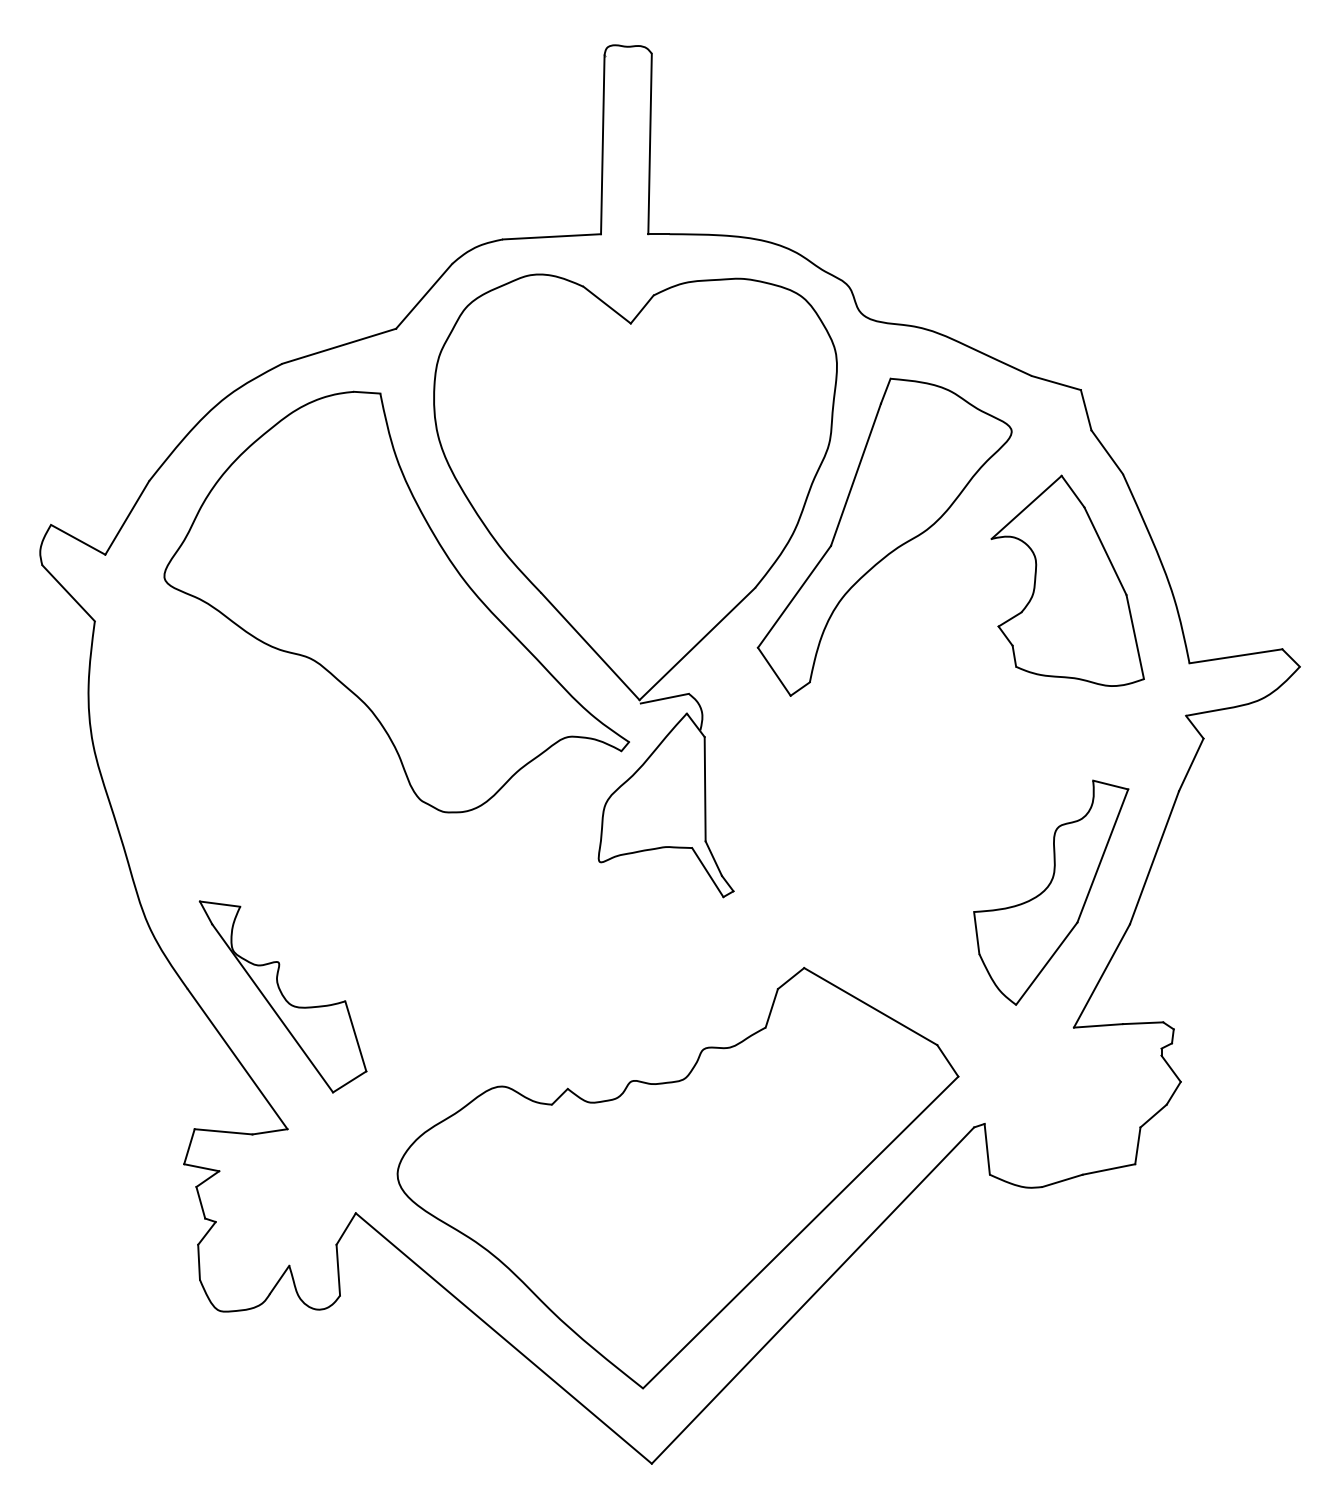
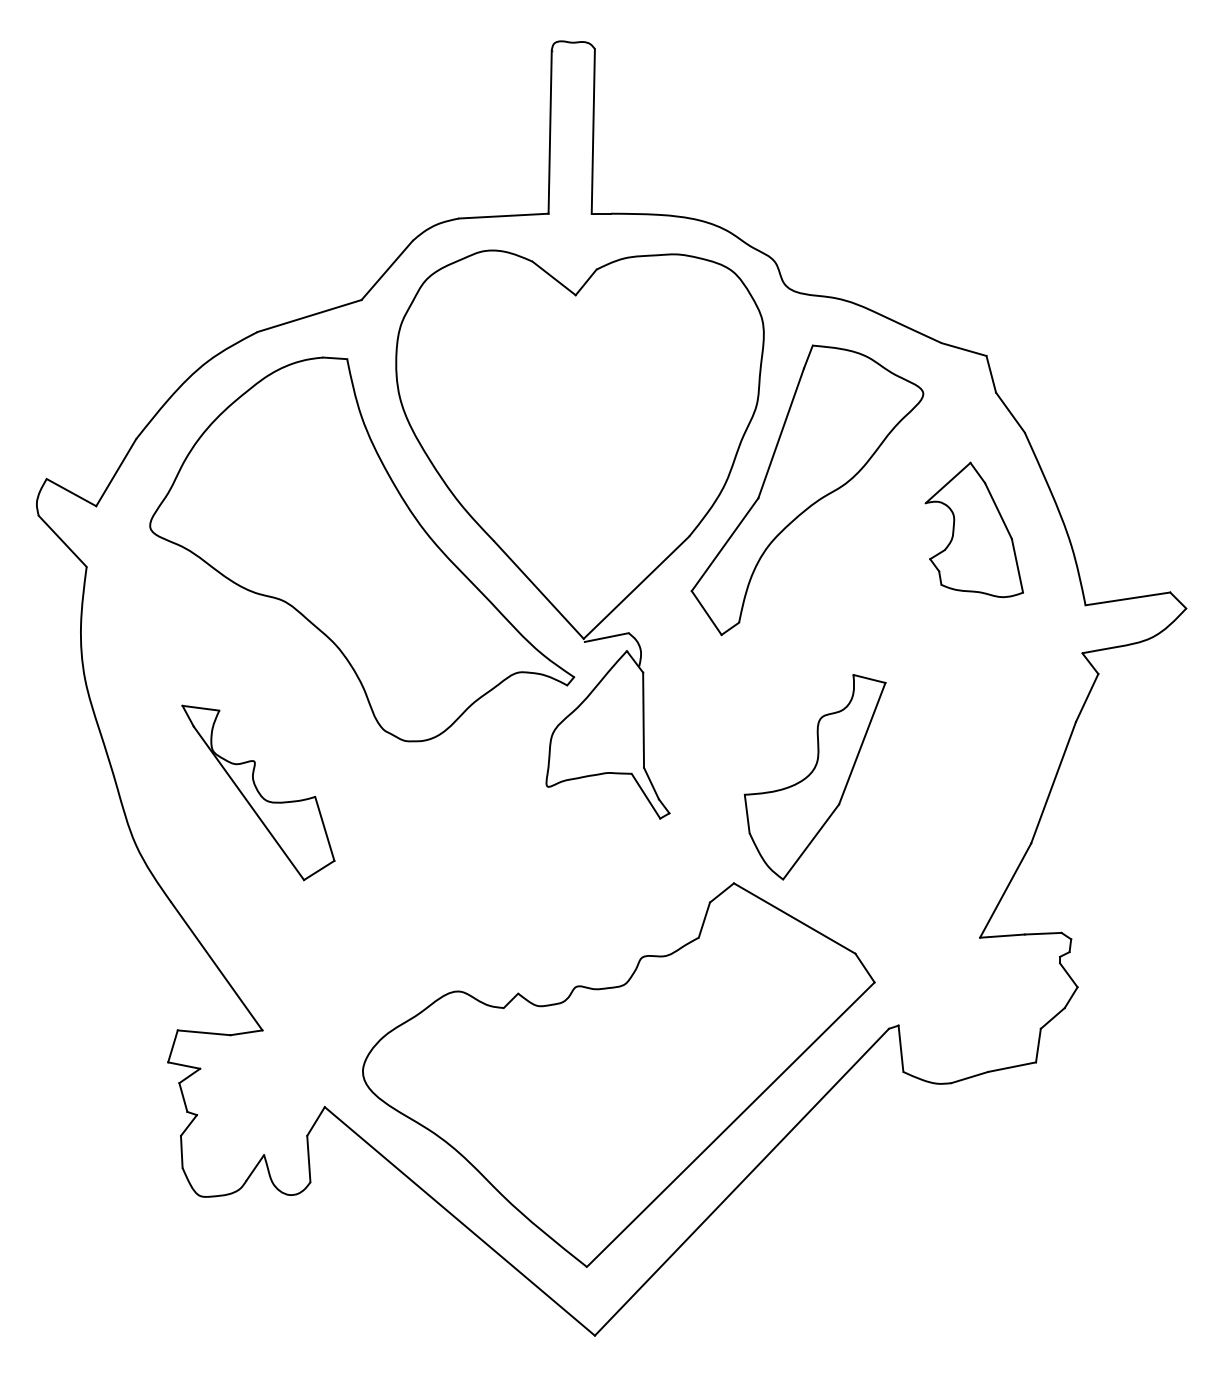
part: (1067, 580) -> (974, 529), size x0.7
part: (1051, 892) -> (815, 777), moved
part: (282, 996) -> (257, 792), moved

